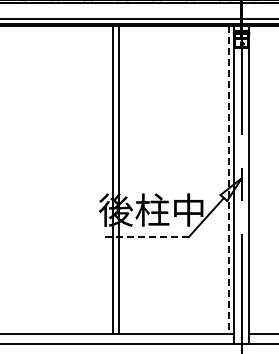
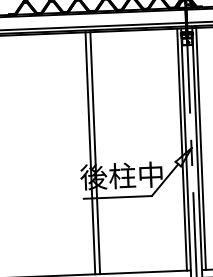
line: (229, 179) -> (182, 149), dashed -> solid
line: (253, 179) -> (201, 148), added
line: (144, 237) -> (117, 197), dashed -> solid

